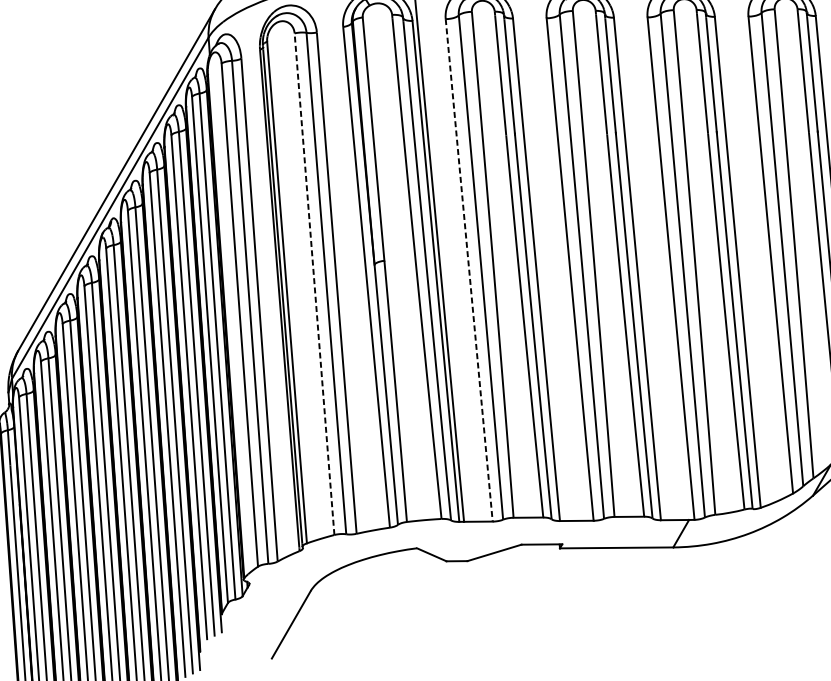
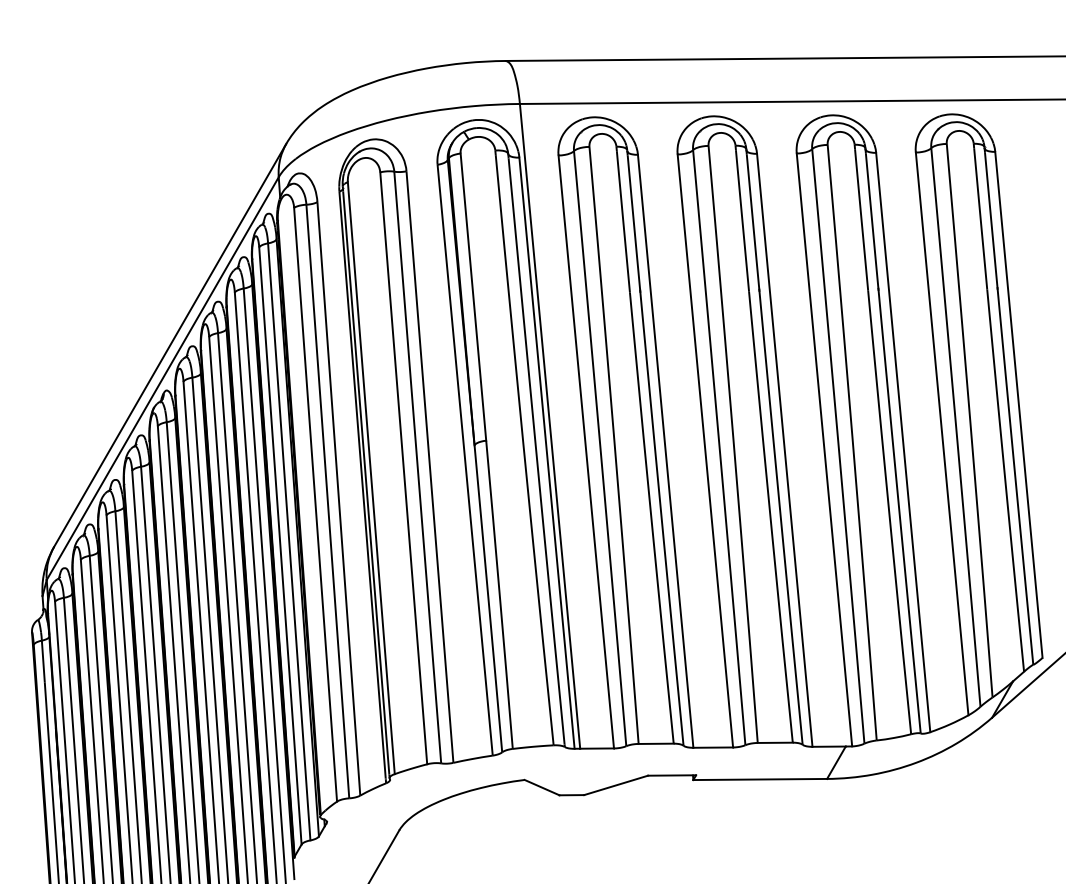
line: (469, 269) -> (586, 451), dashed -> solid
line: (314, 284) -> (403, 468), dashed -> solid

